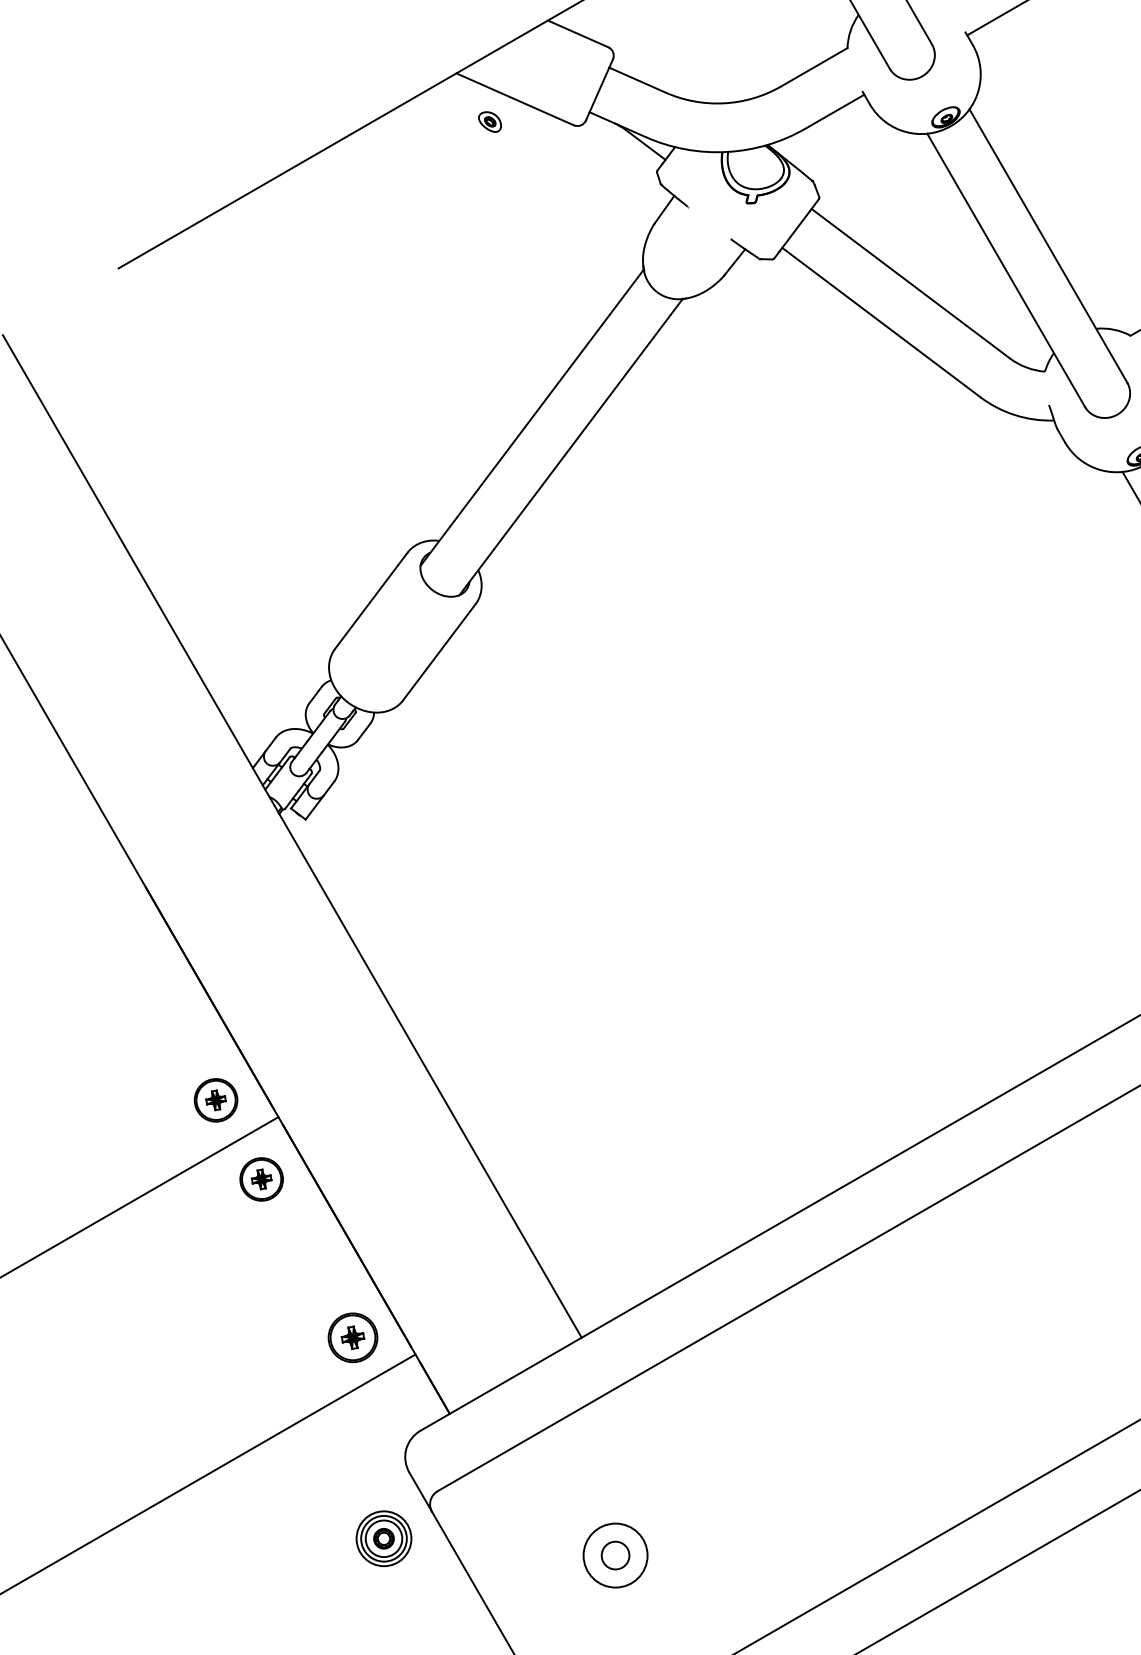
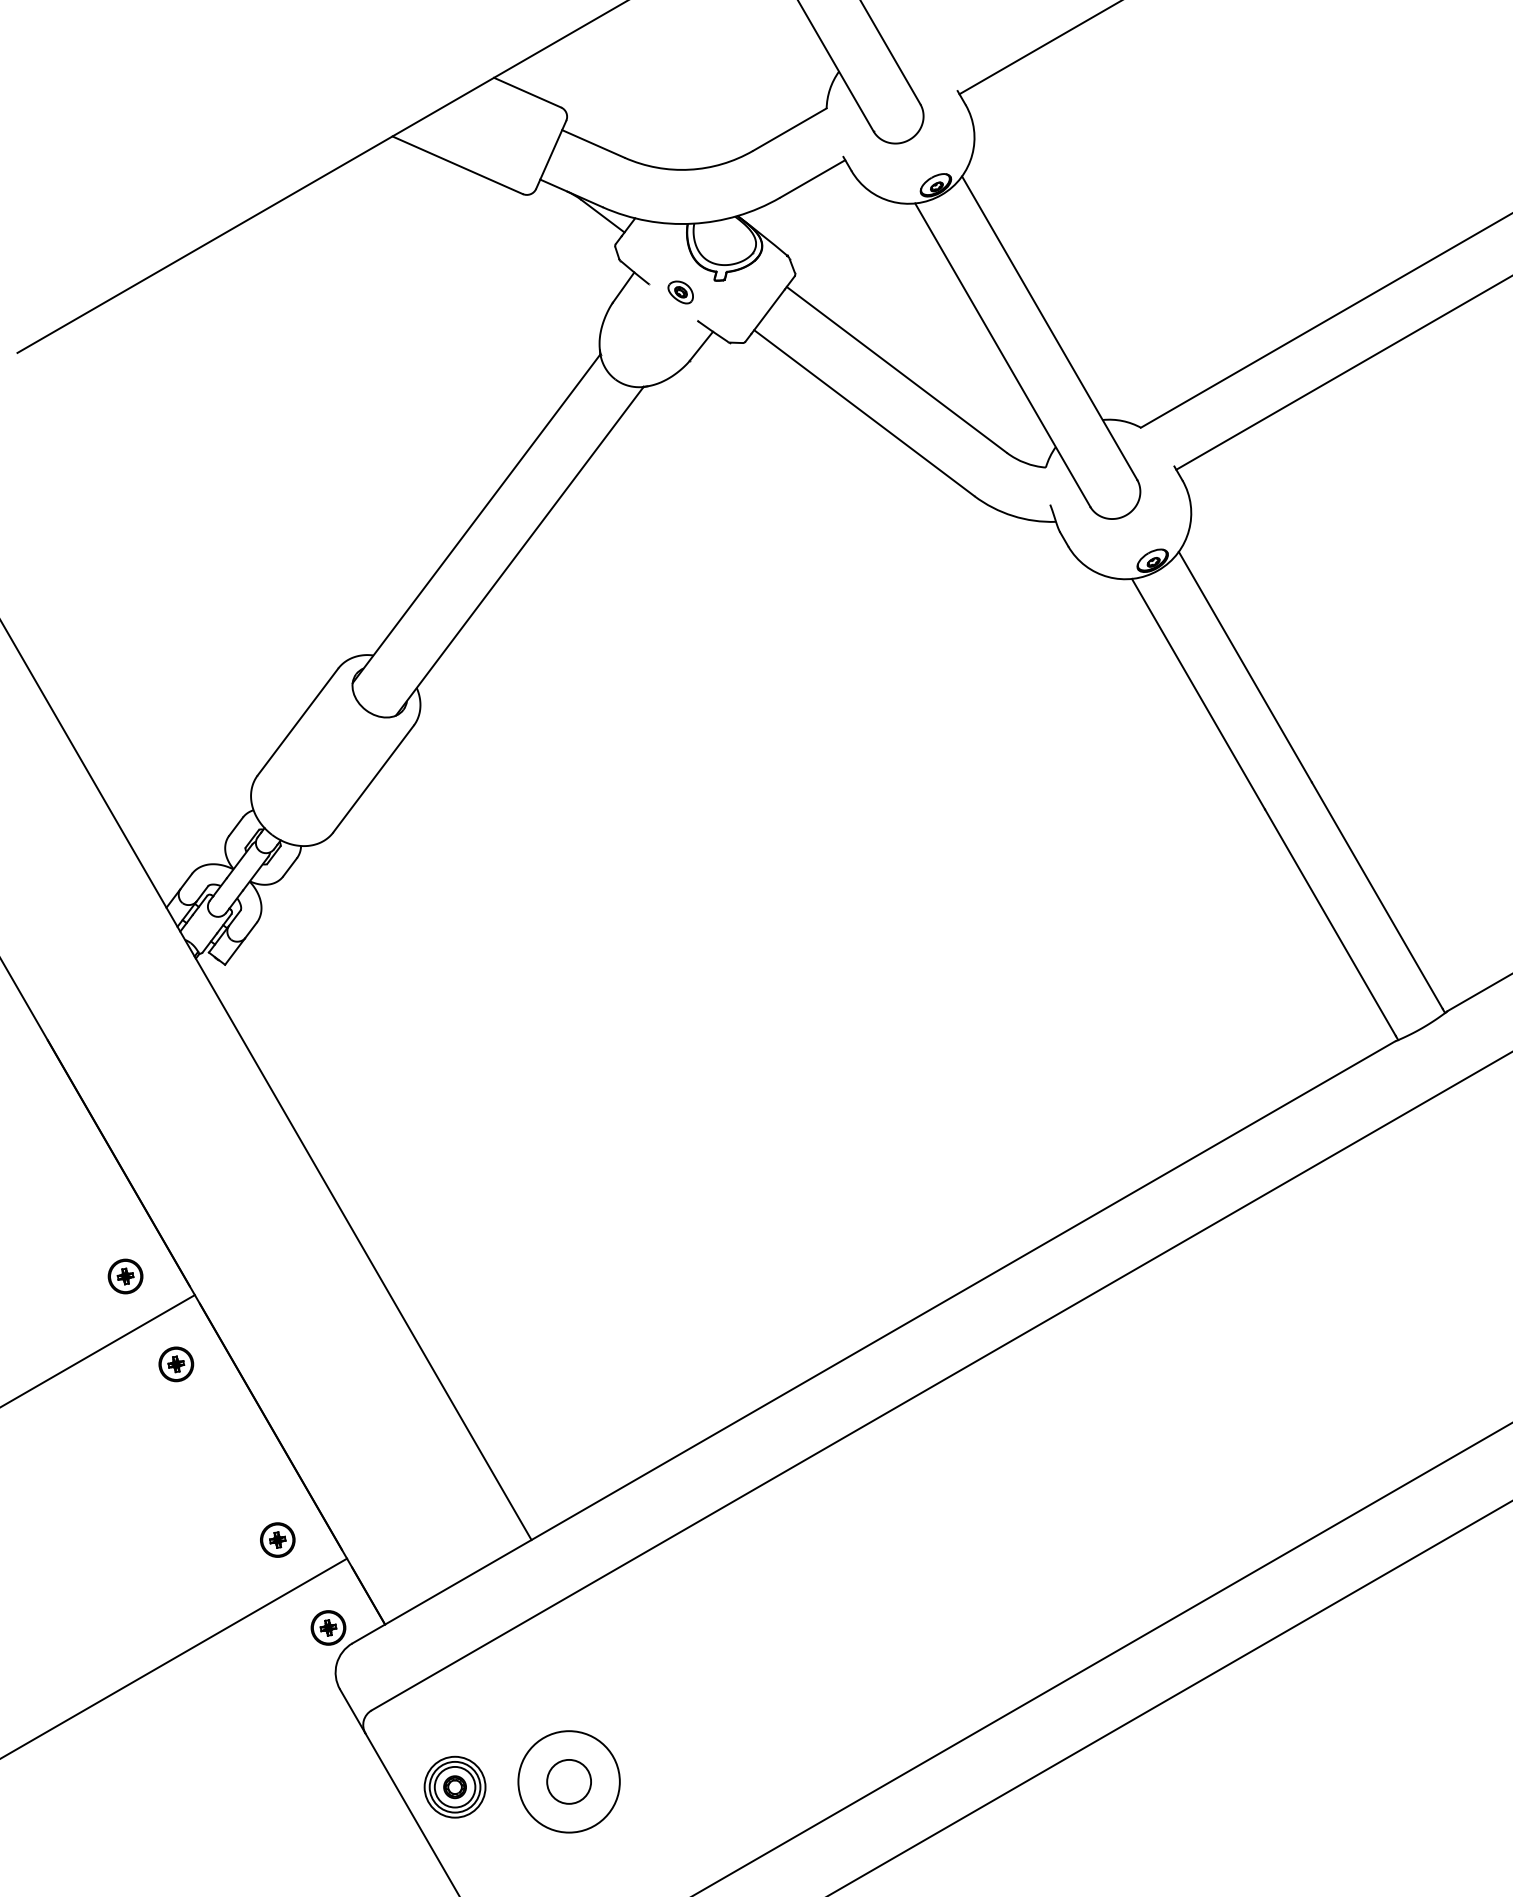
part: (489, 122) -> (680, 292), moved
part: (215, 1100) -> (125, 1276), size x0.71
part: (261, 1179) -> (176, 1364), size x0.71
part: (352, 1337) -> (277, 1539), size x0.62
part: (398, 1416) -> (328, 1627), added
part: (383, 1538) -> (454, 1786), moved
circle: (614, 1555) -> (568, 1781), size x1.43
circle: (615, 1555) -> (569, 1781), size x1.43

